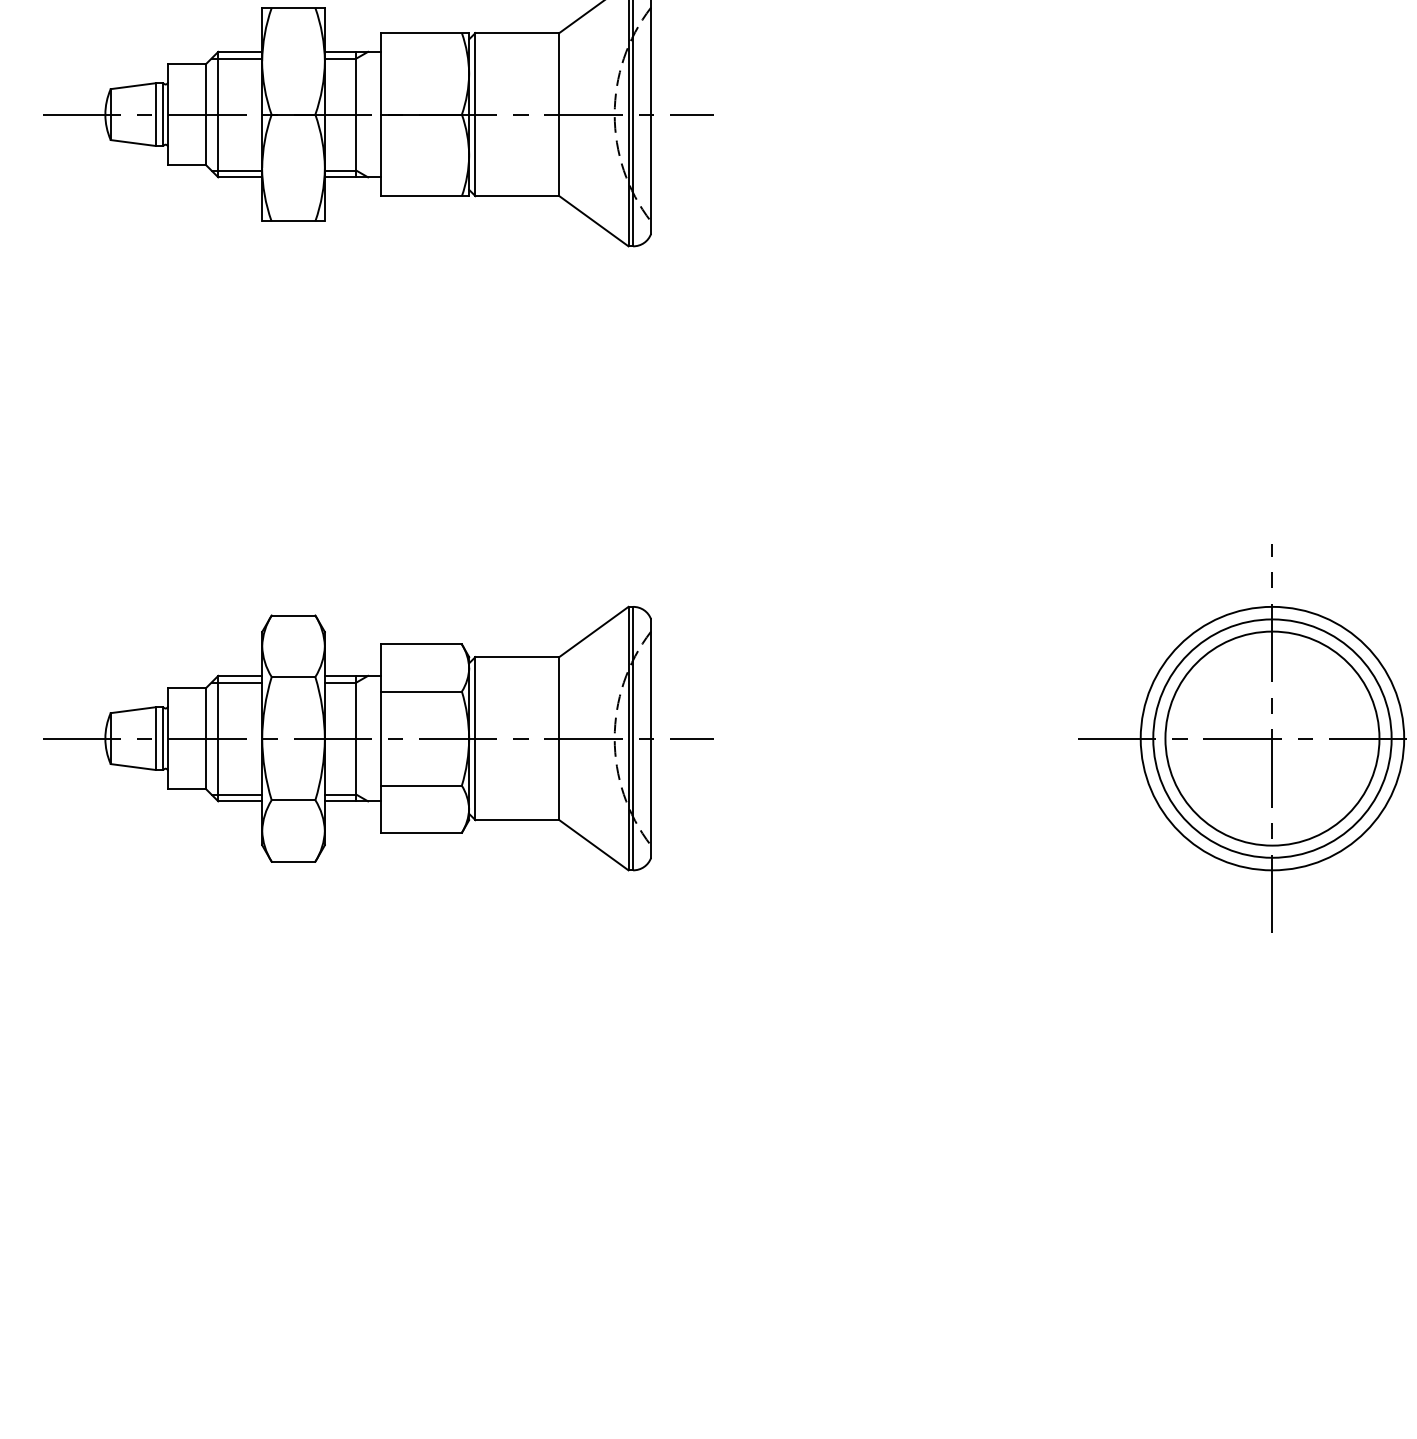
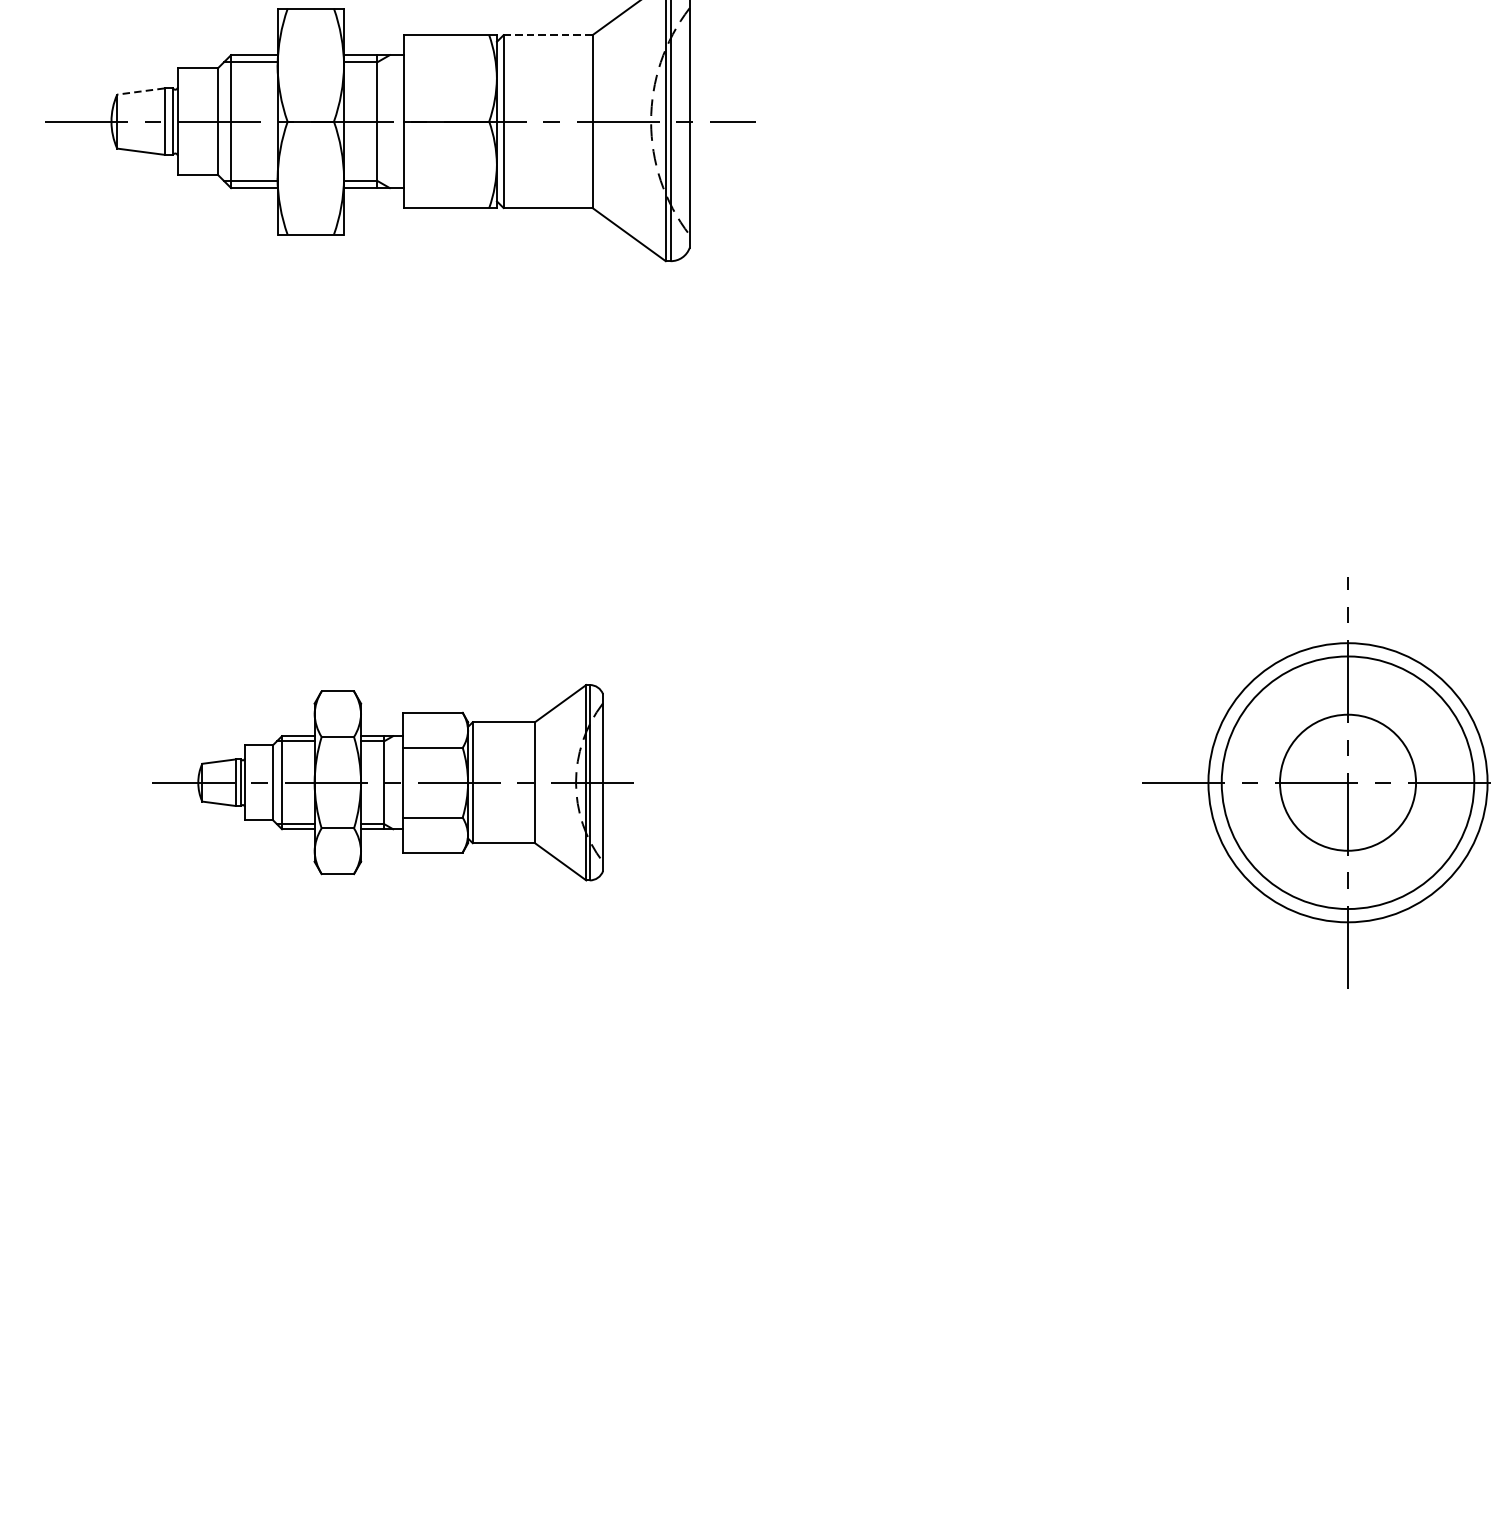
line: (517, 33) -> (548, 35), solid -> dashed
line: (133, 86) -> (141, 91), solid -> dashed
part: (378, 738) -> (400, 782), size x0.7
circle: (1272, 738) -> (1348, 782), size x0.6

